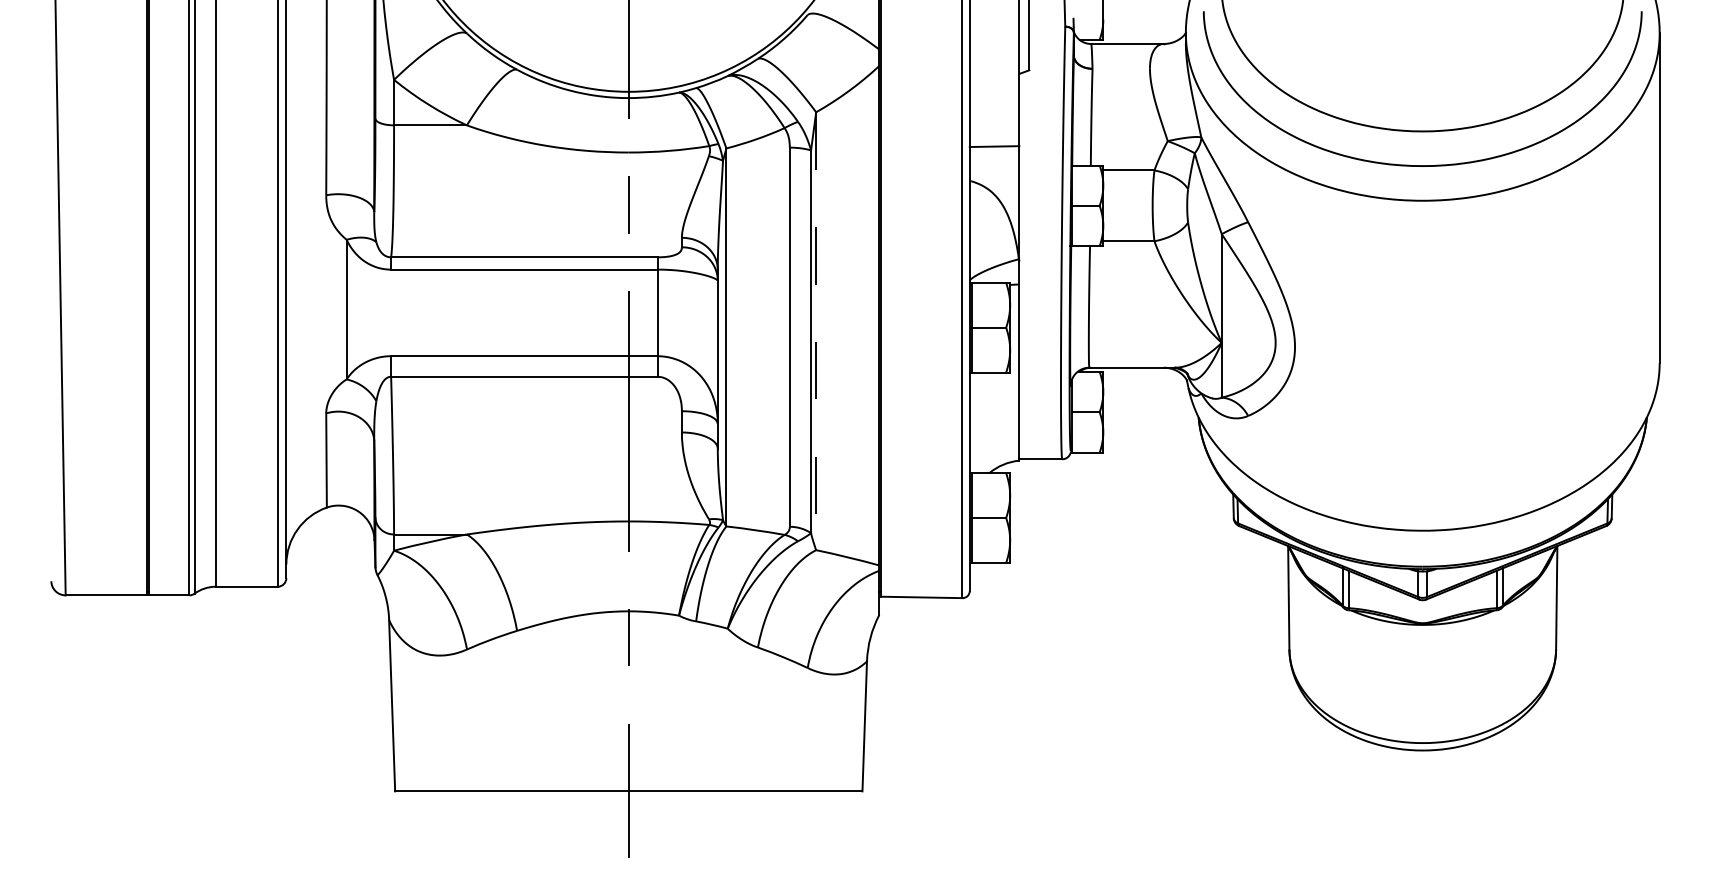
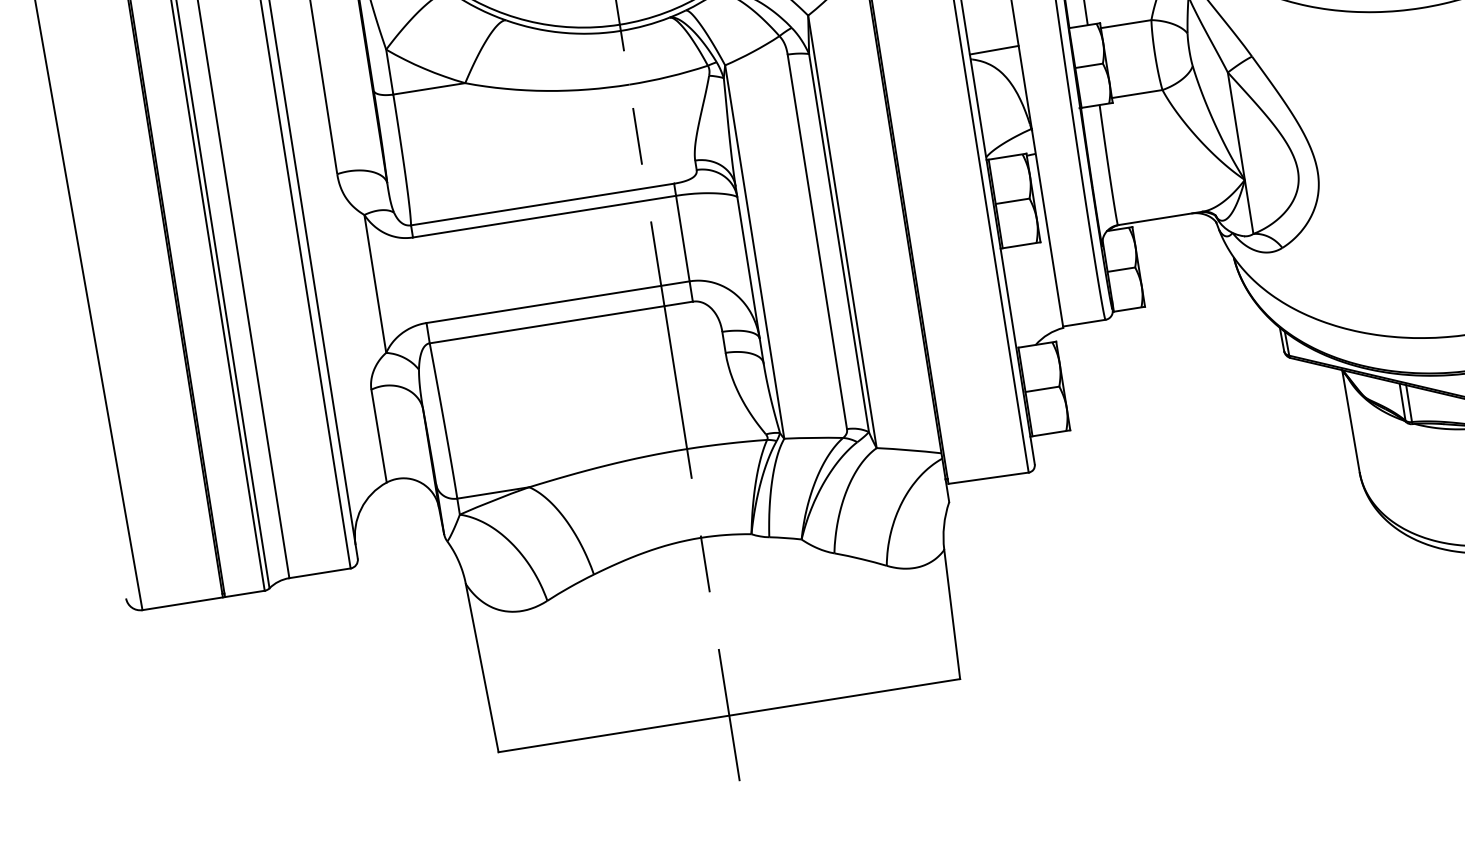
line: (994, 146) -> (994, 50), moved
line: (816, 331) -> (842, 232), dashed -> solid

